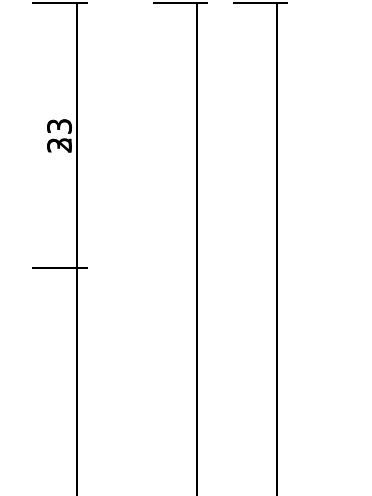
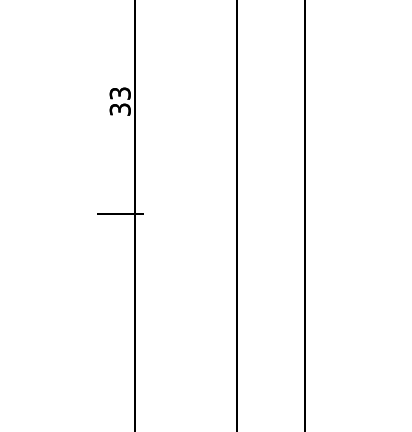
text: (59, 145) -> (120, 109), 23 -> 33

